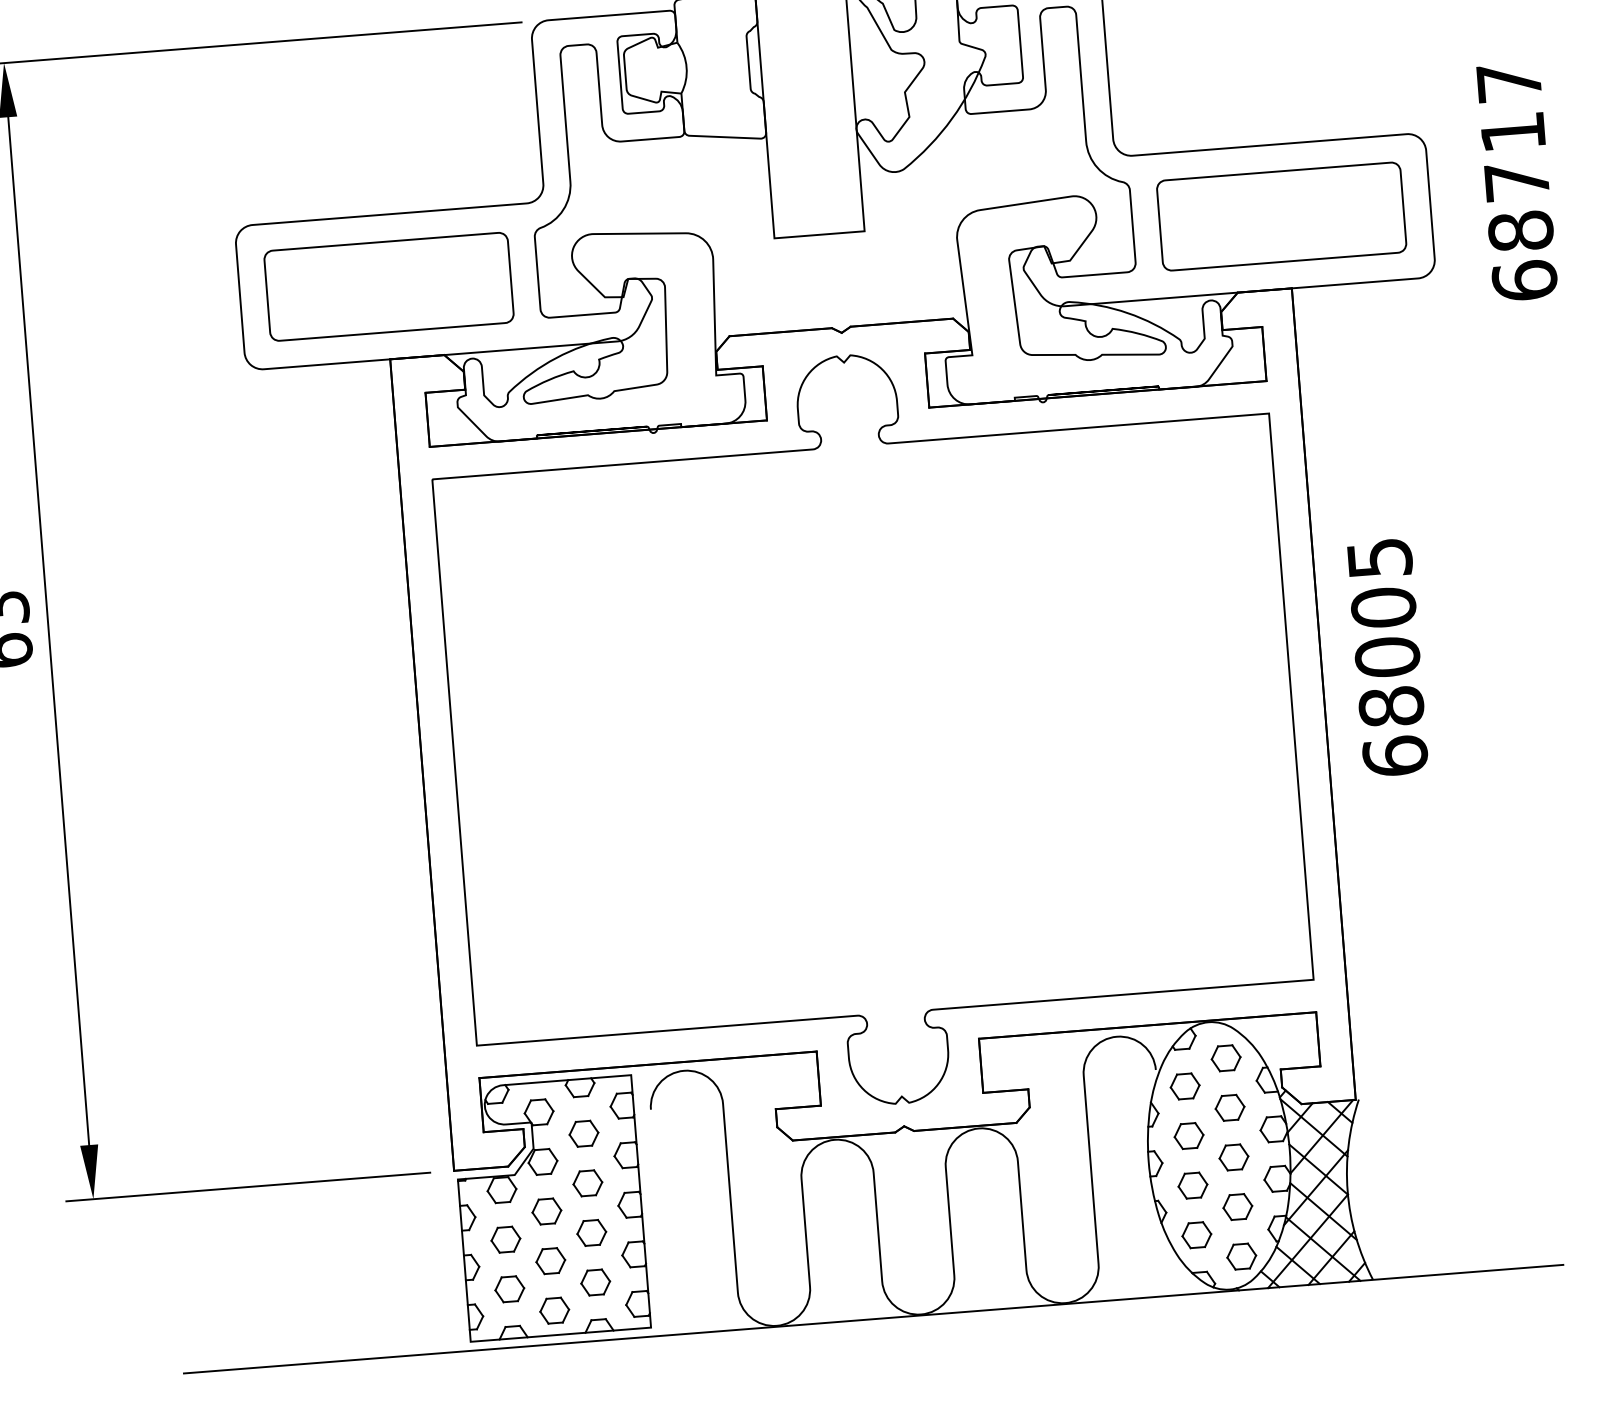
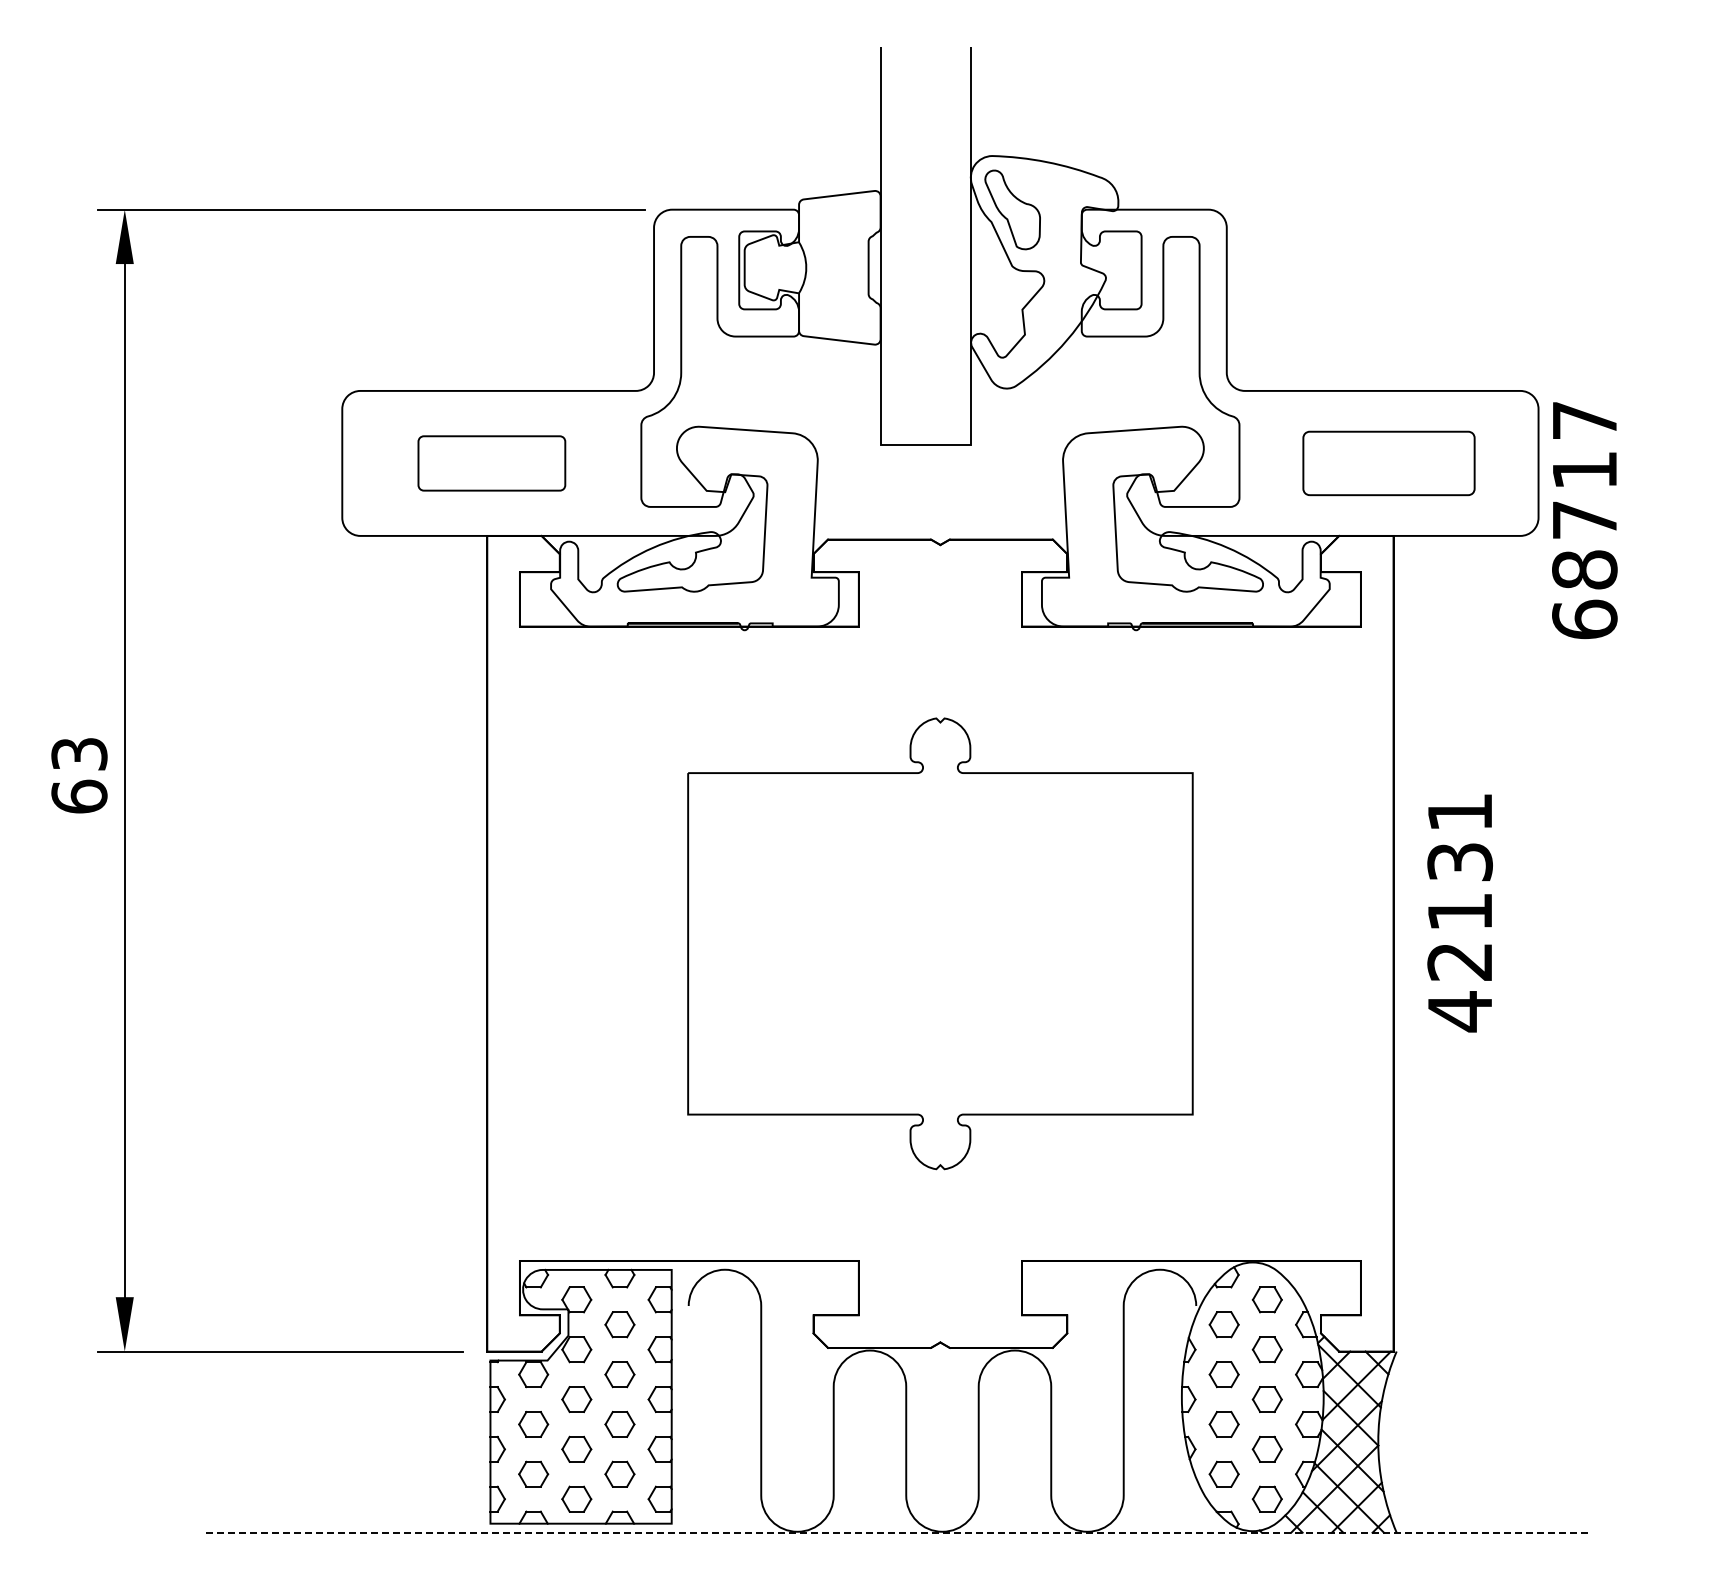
text: (1516, 182) -> (1584, 520), moved
part: (1281, 216) -> (1388, 463), size x0.7
part: (388, 286) -> (491, 463), size x0.6
text: (1387, 658) -> (1459, 913), 68005 -> 42131
part: (873, 729) -> (940, 943), size x0.6
line: (873, 1318) -> (894, 1532), solid -> dashed

